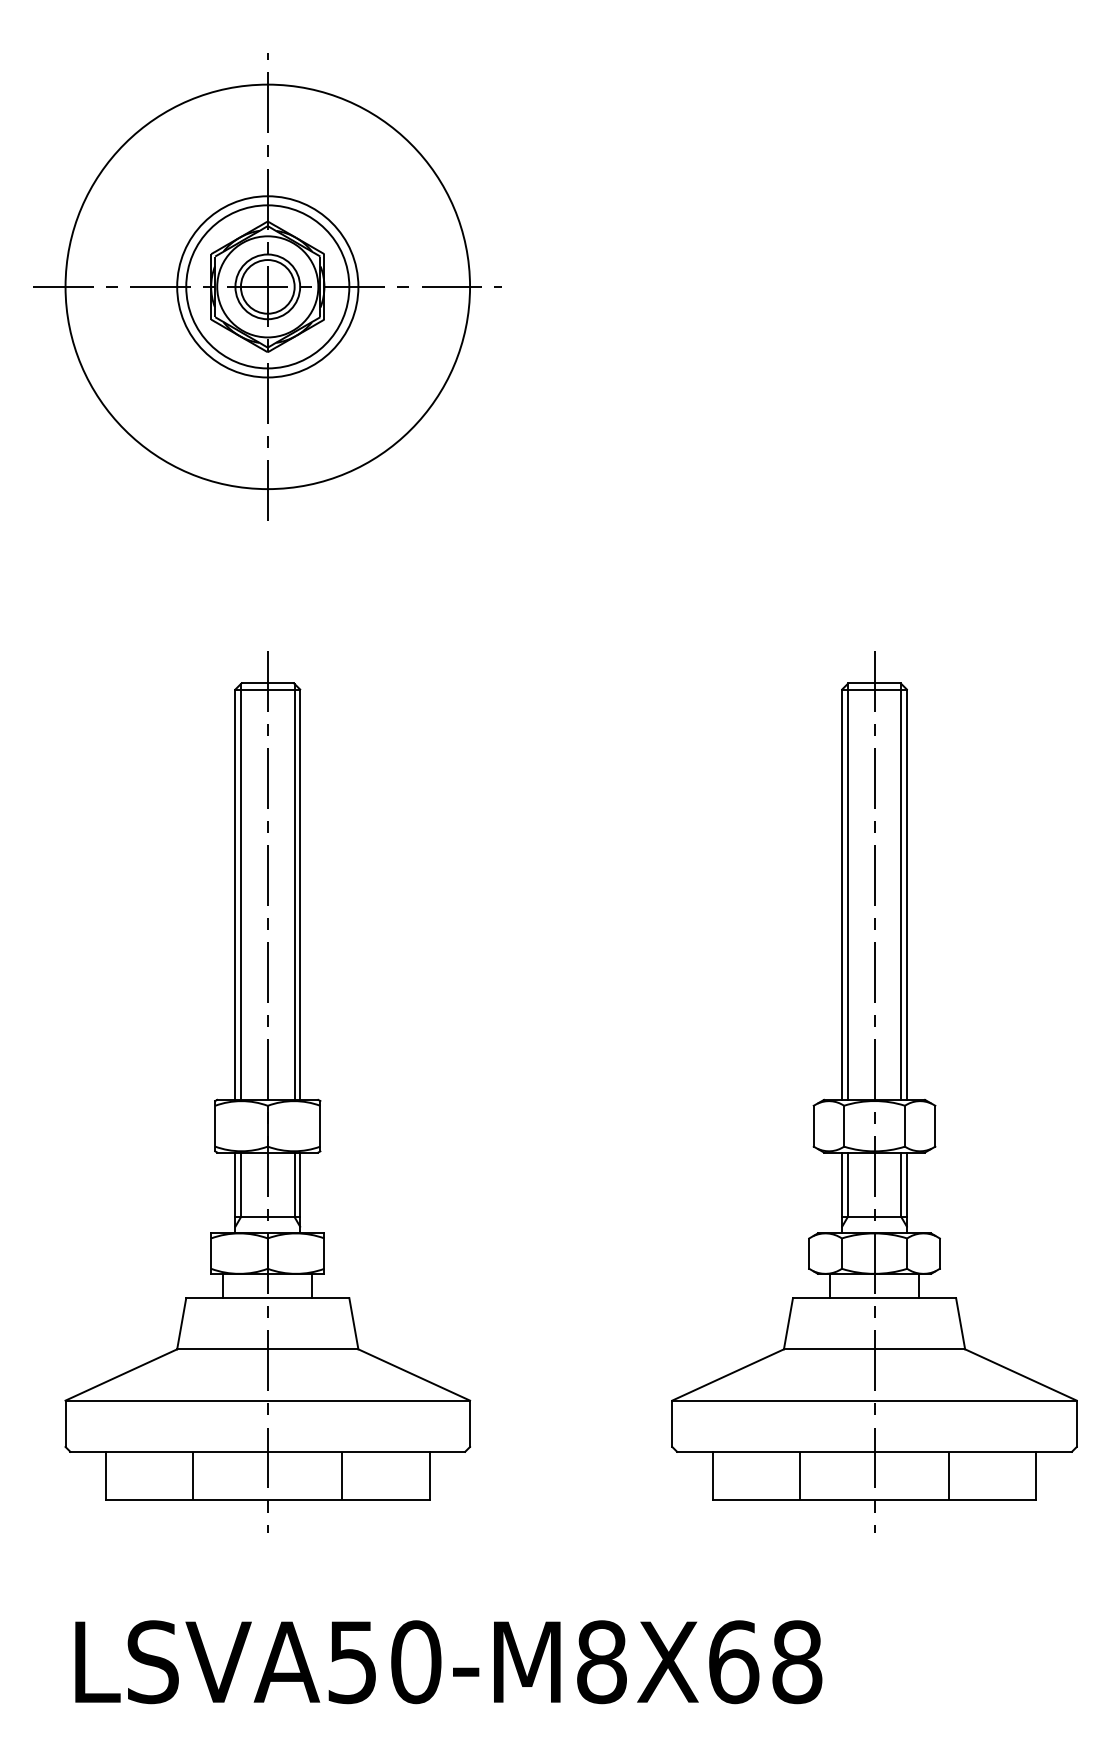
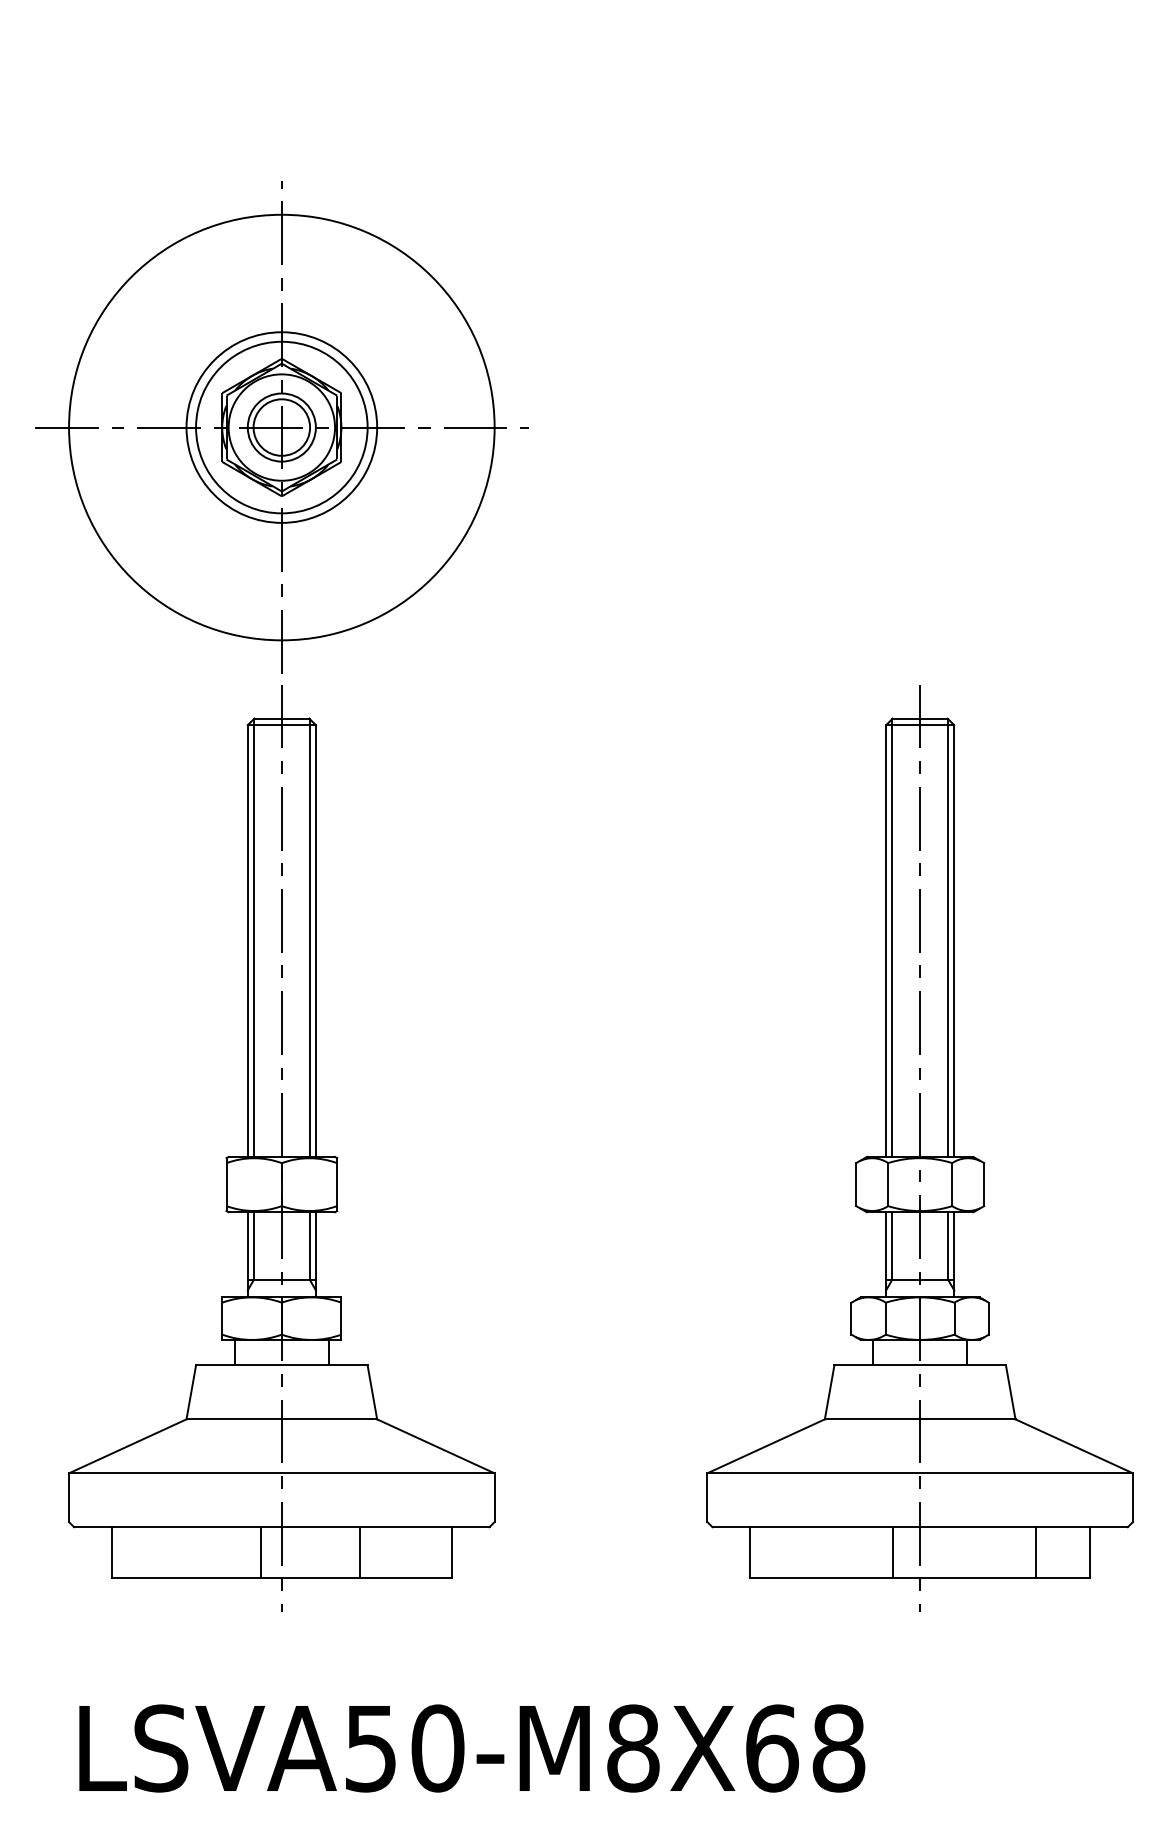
part: (267, 286) -> (281, 427), moved
line: (193, 1475) -> (260, 1552), moved
line: (799, 1475) -> (892, 1552), moved
line: (948, 1475) -> (1035, 1552), moved

